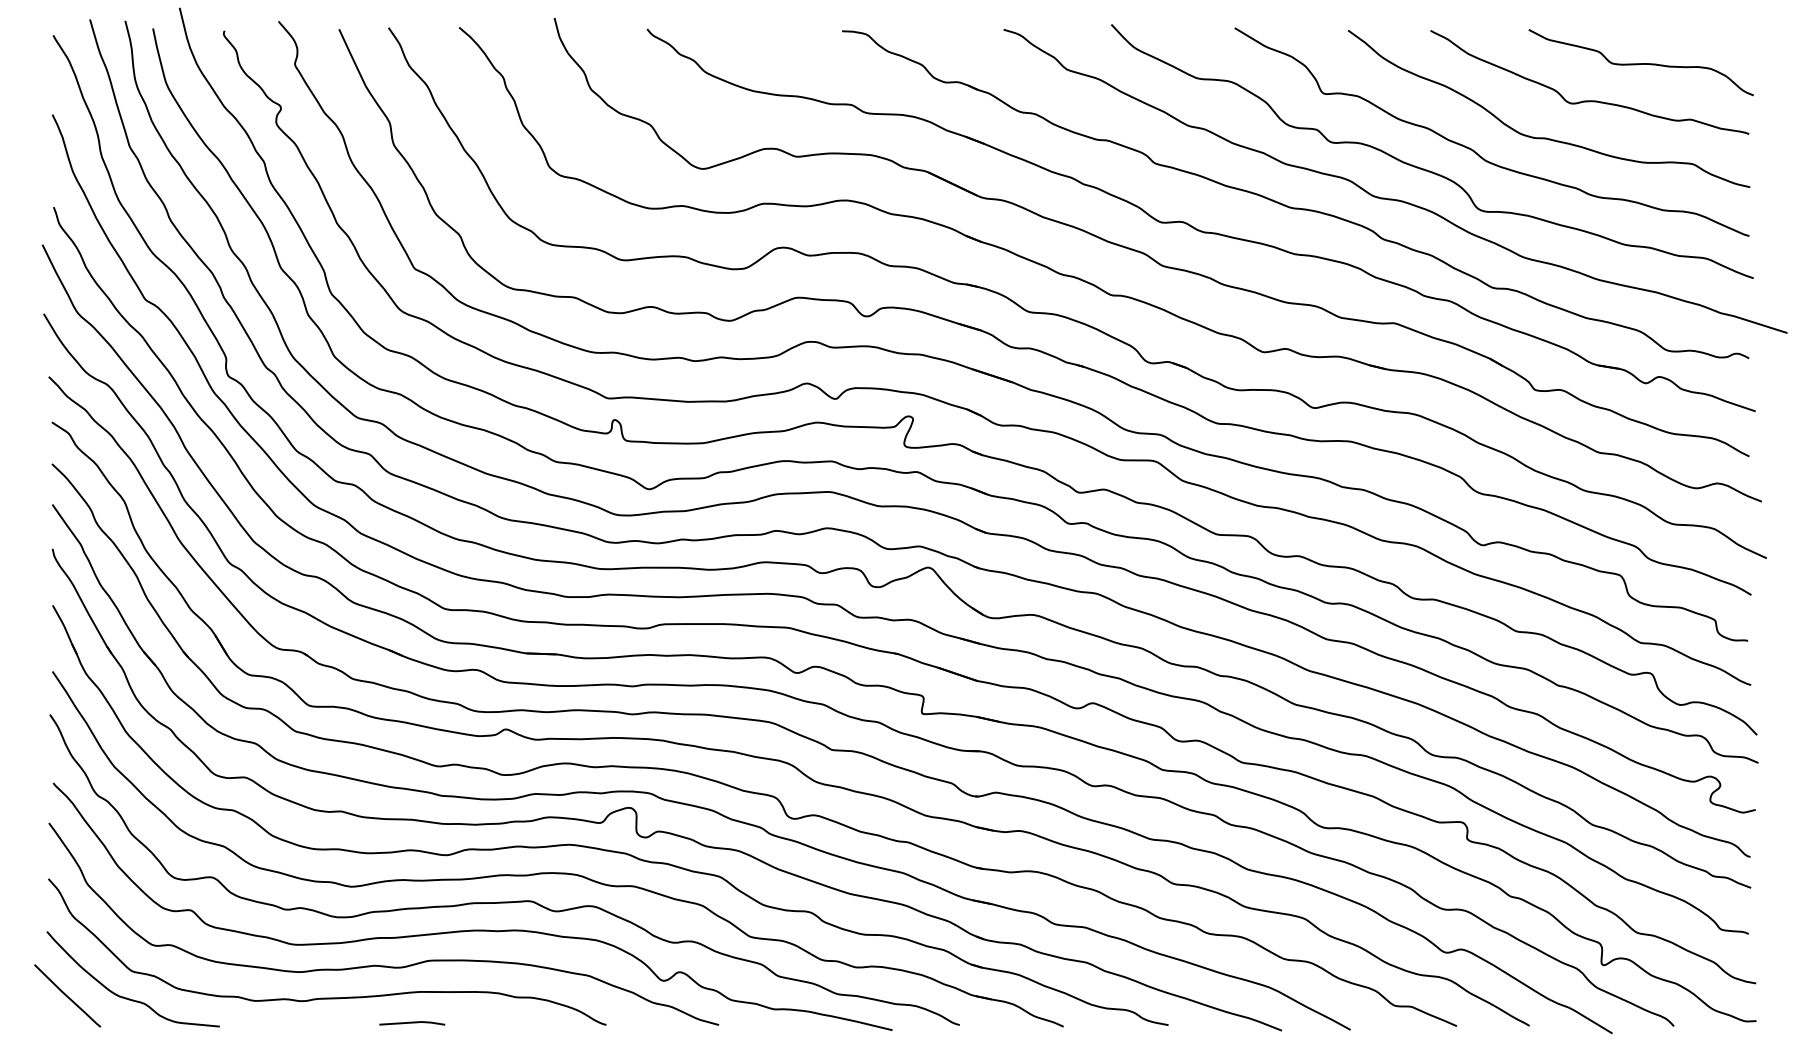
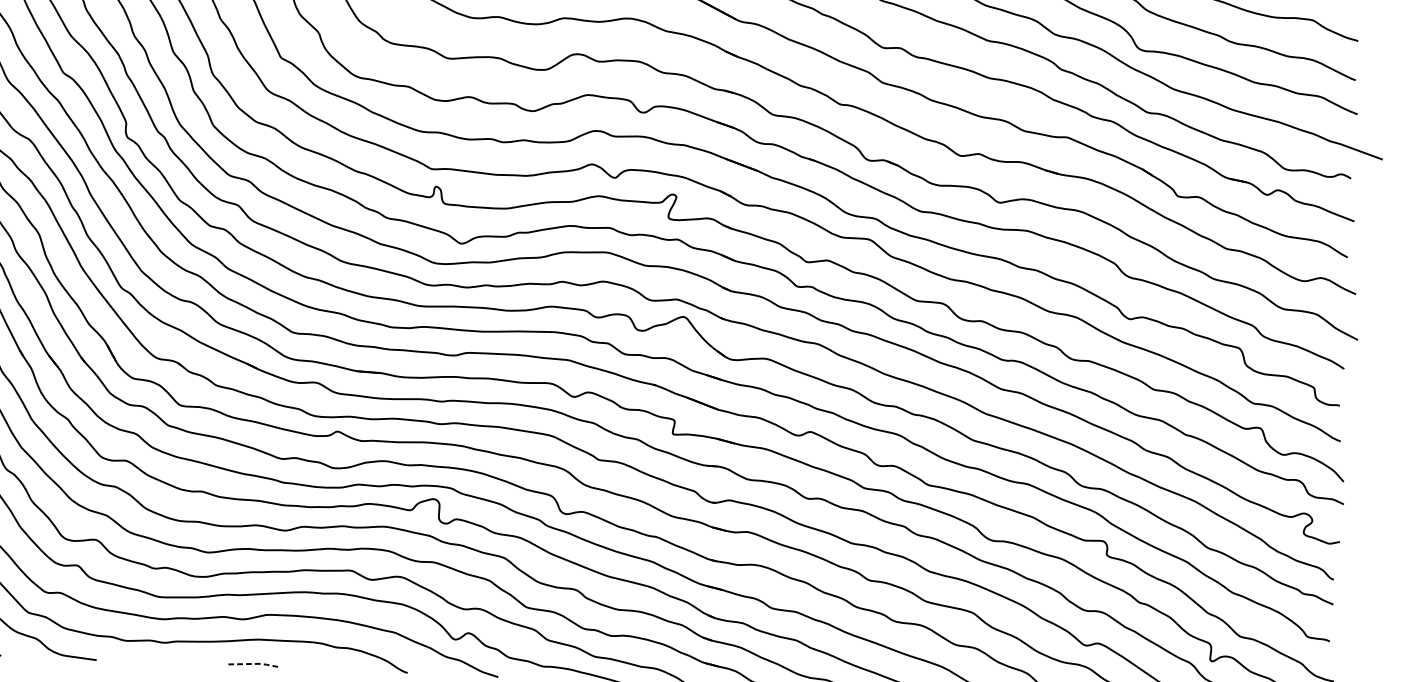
line: (413, 1022) -> (252, 663), solid -> dashed

